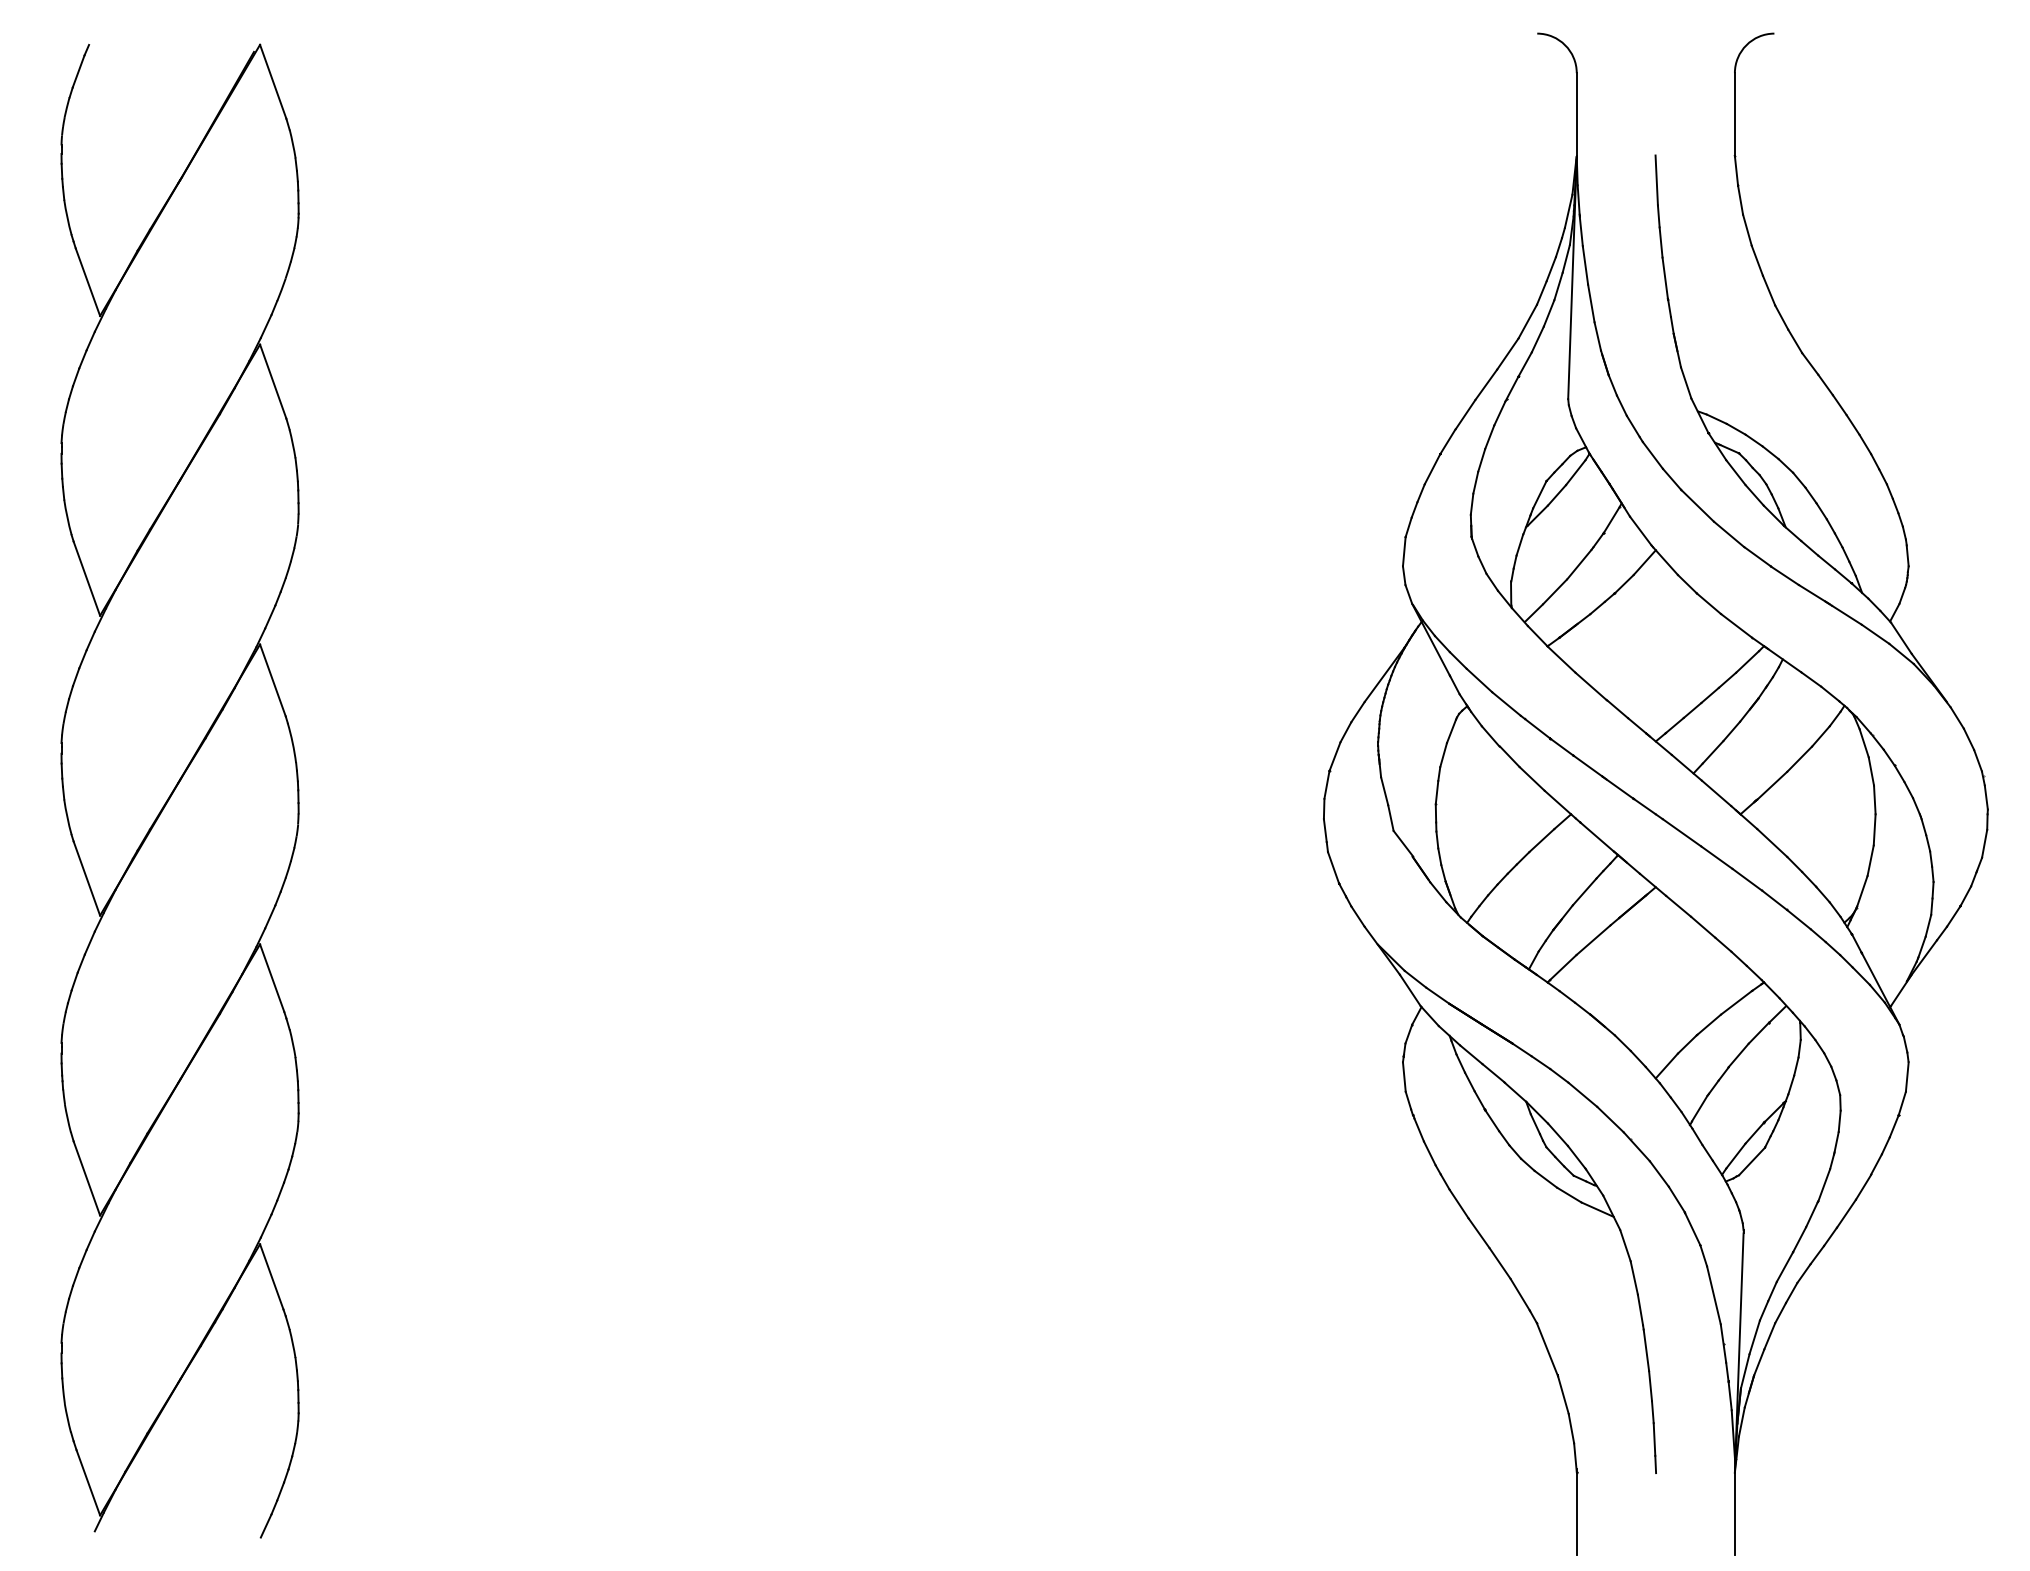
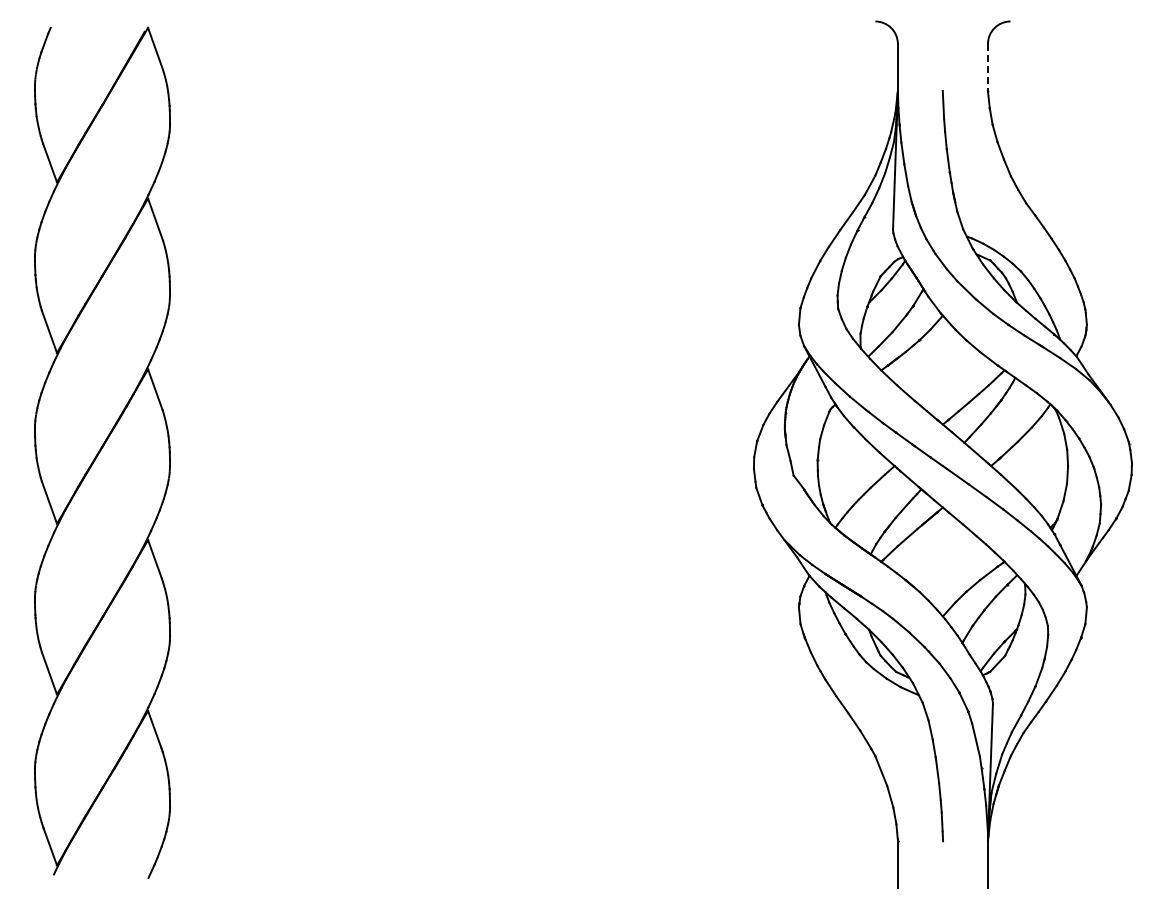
line: (1734, 114) -> (987, 67), solid -> dashed

